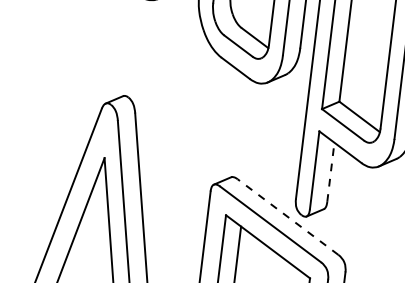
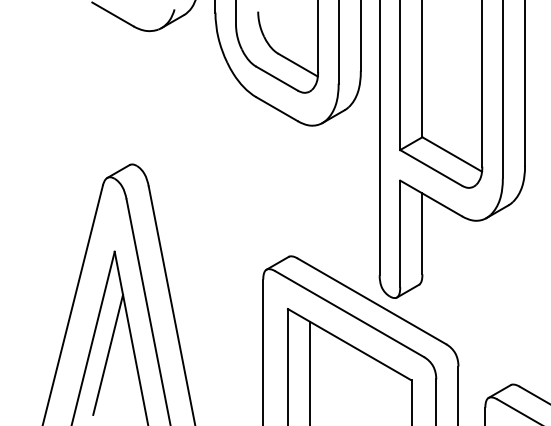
line: (330, 171) -> (422, 233), dashed -> solid
line: (287, 217) -> (371, 301), dashed -> solid
line: (90, 232) -> (108, 354), added

